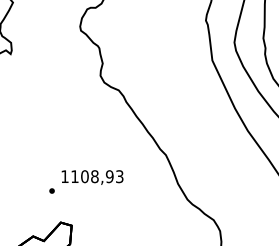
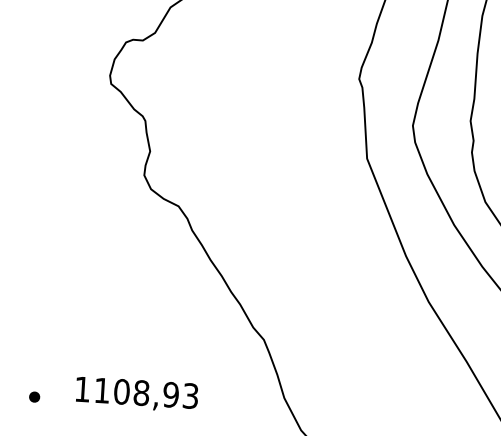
text: (92, 177) -> (136, 394), moved

